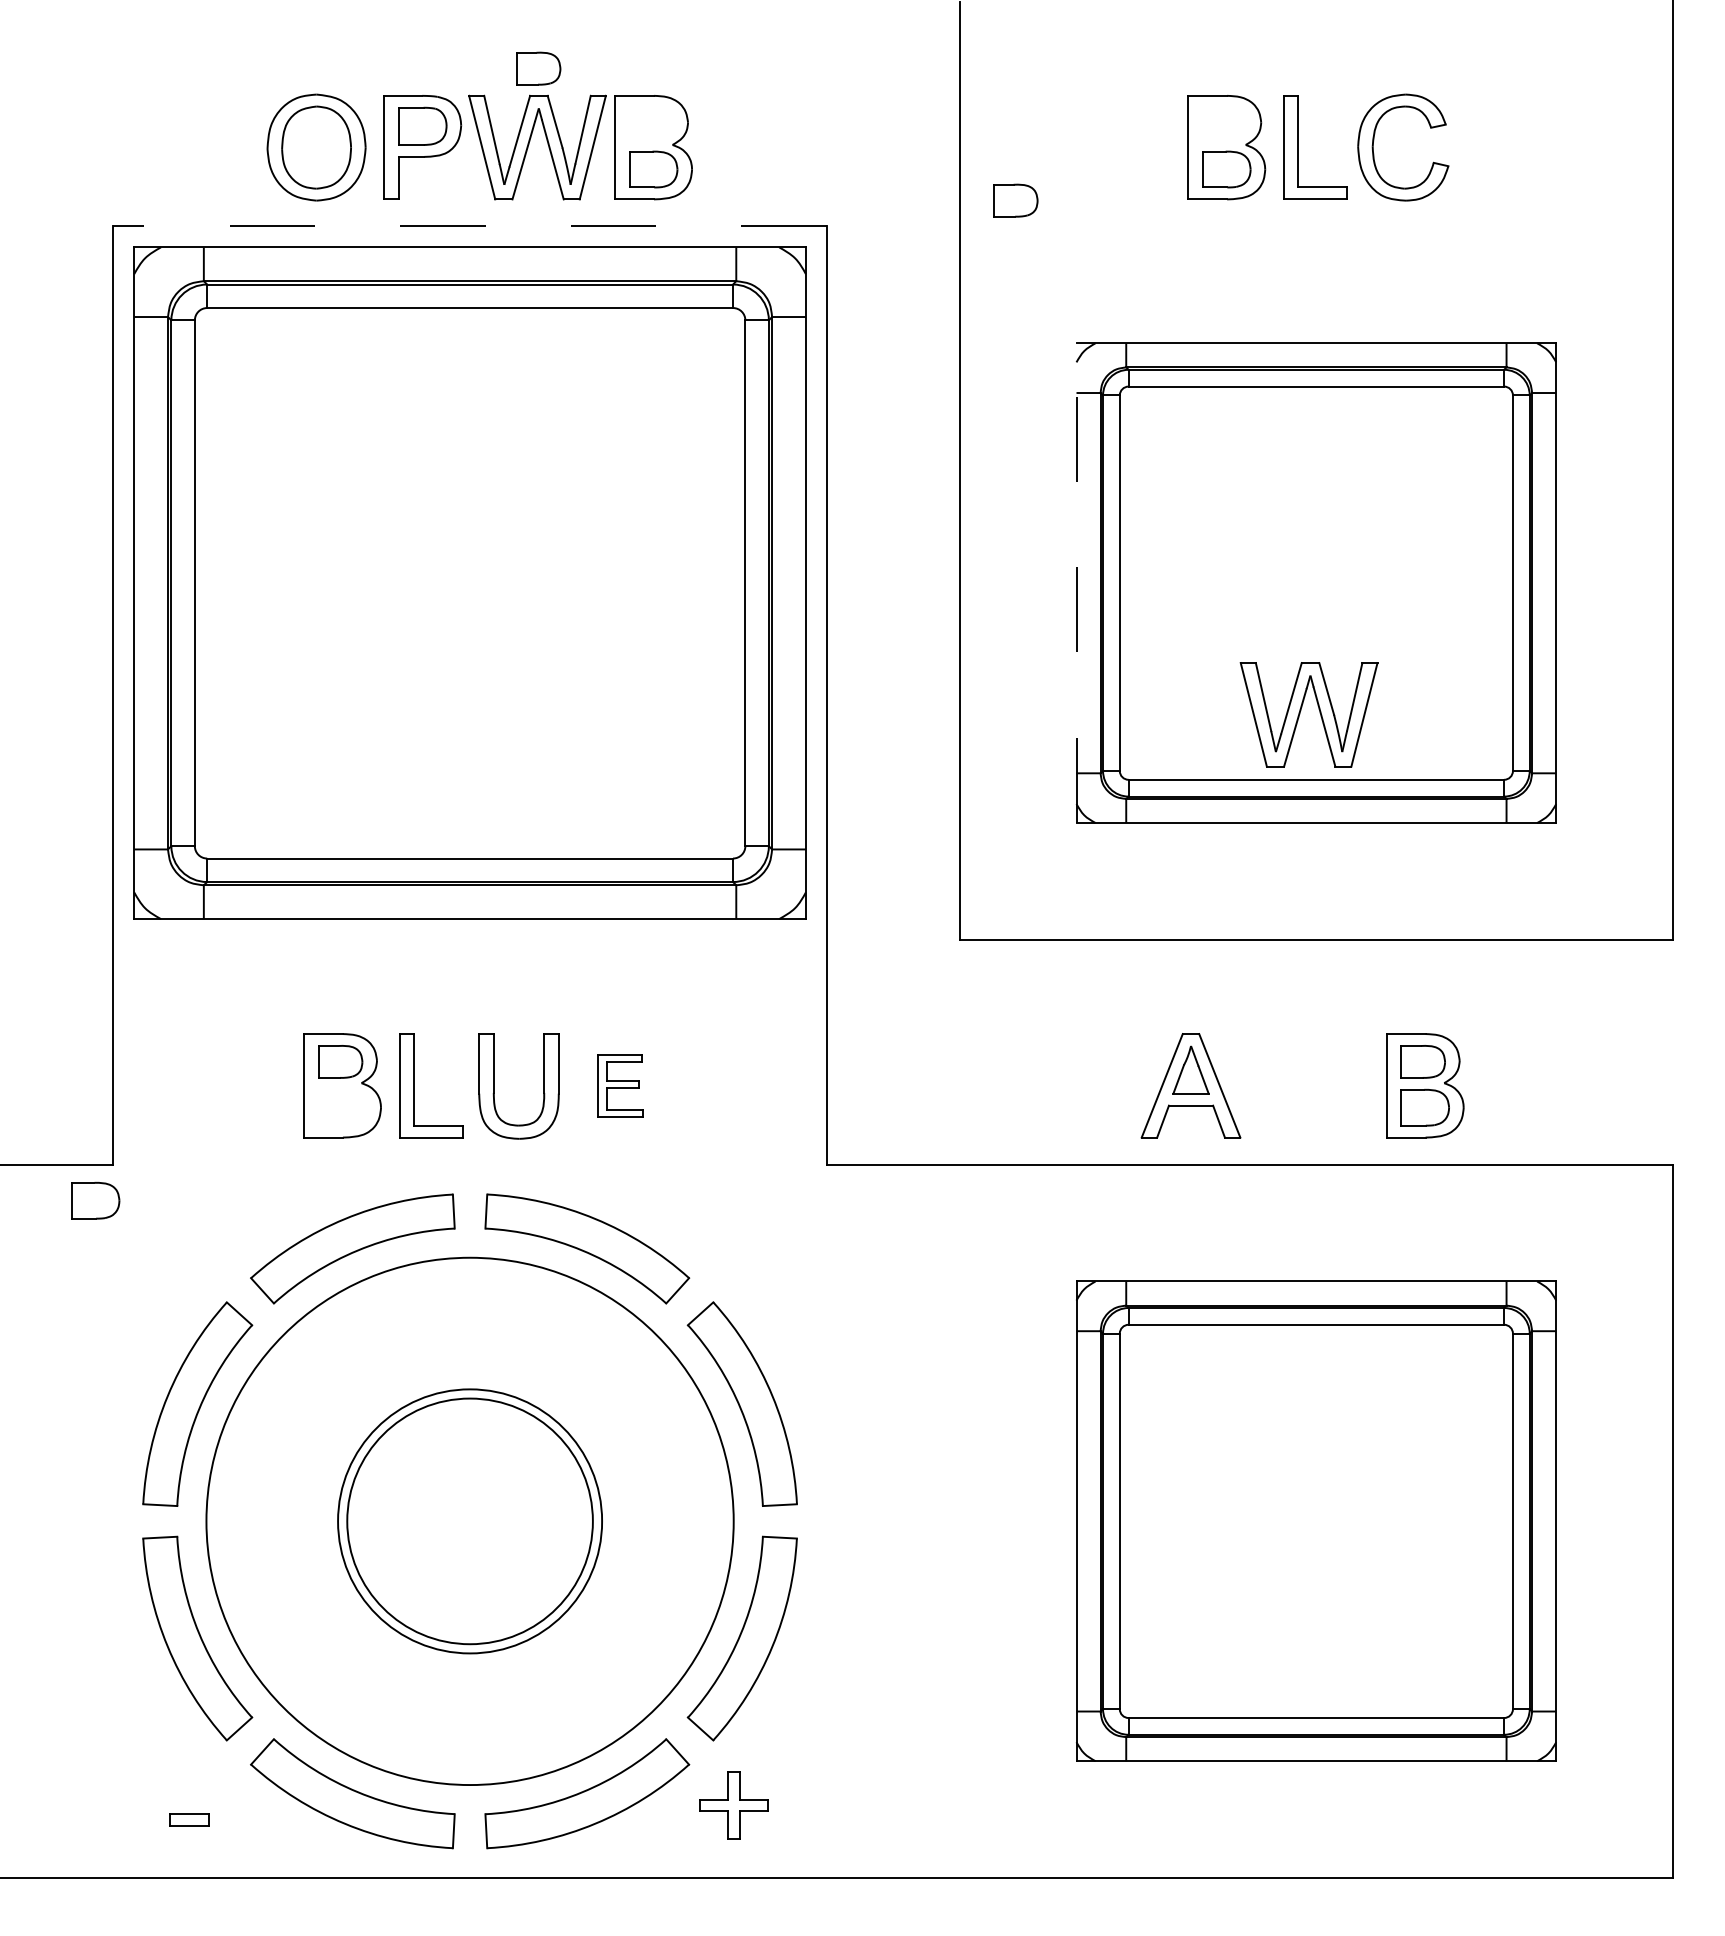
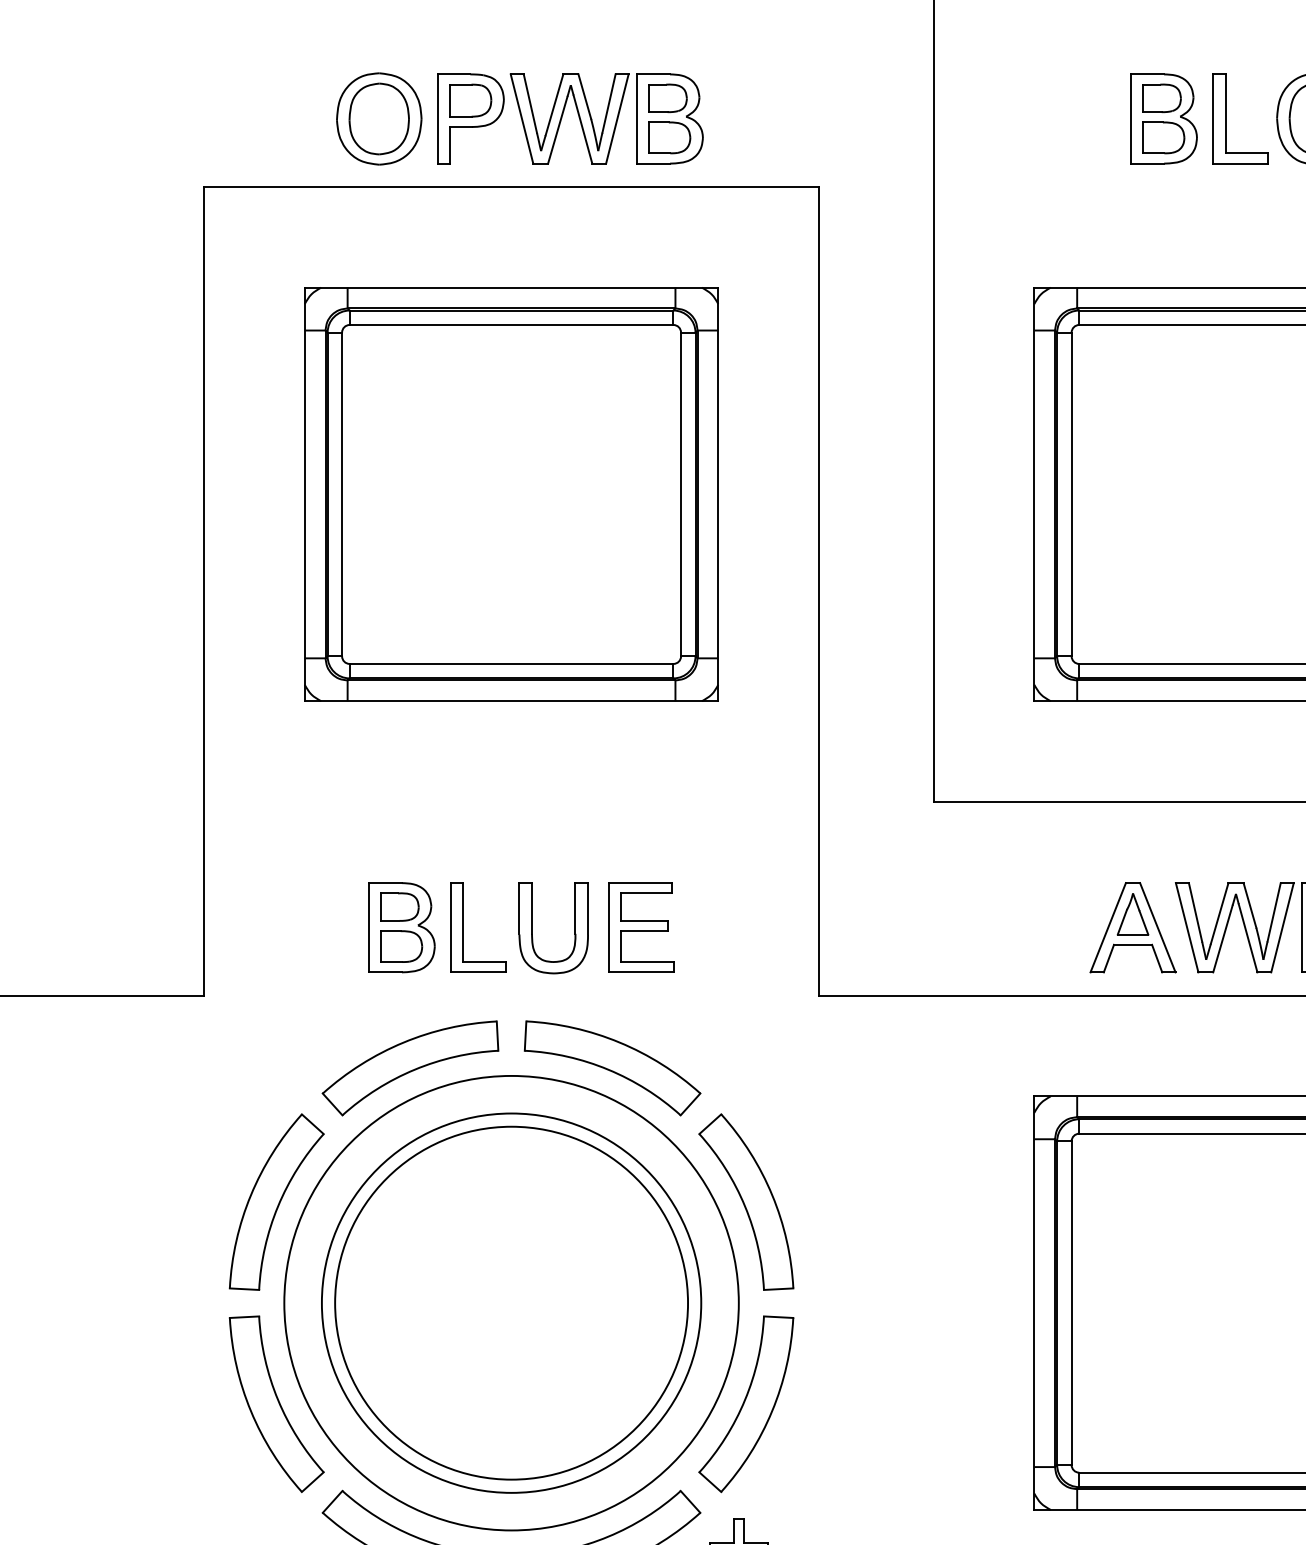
part: (538, 68) -> (667, 98), moved
part: (1015, 200) -> (1161, 98), moved
line: (470, 226) -> (511, 186), dashed -> solid
part: (469, 582) -> (511, 493), size x0.71
line: (1076, 583) -> (1034, 494), dashed -> solid
part: (1300, 714) -> (1227, 927), moved
part: (620, 1085) -> (641, 927), size x1.67
part: (95, 1200) -> (401, 946), moved
circle: (469, 1521) -> (511, 1303), size x1.67
circle: (470, 1521) -> (511, 1303), size x1.67

